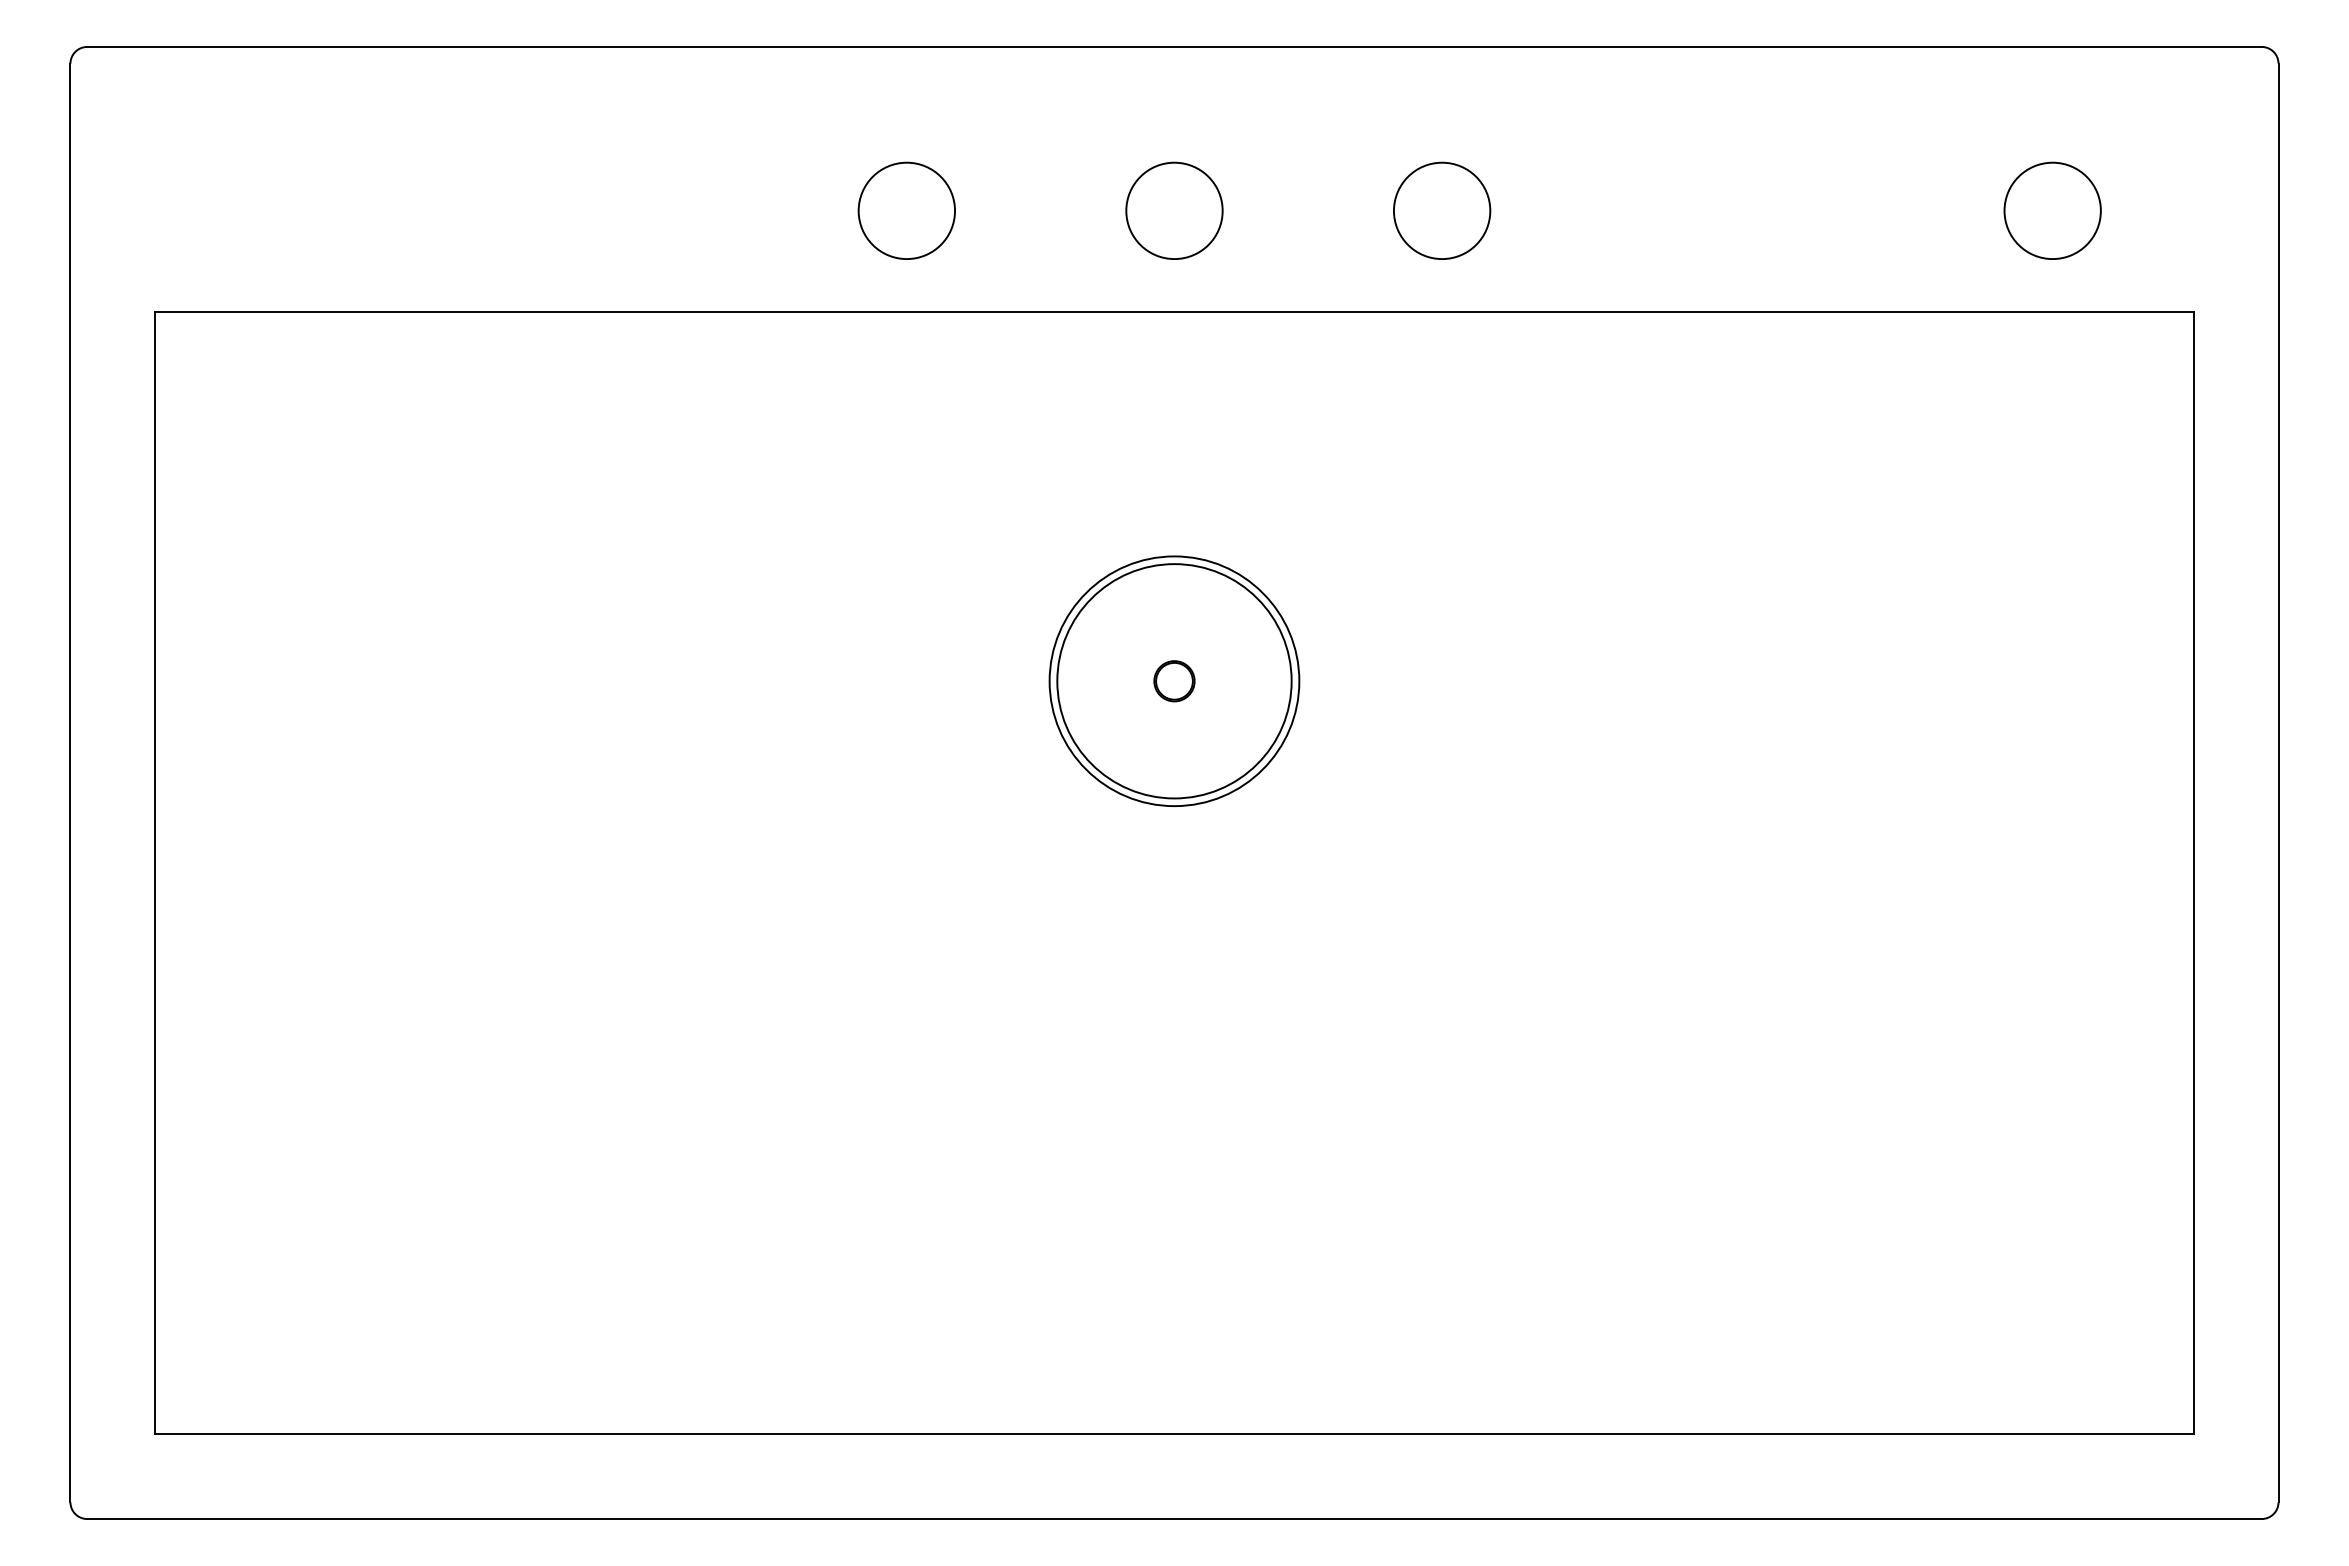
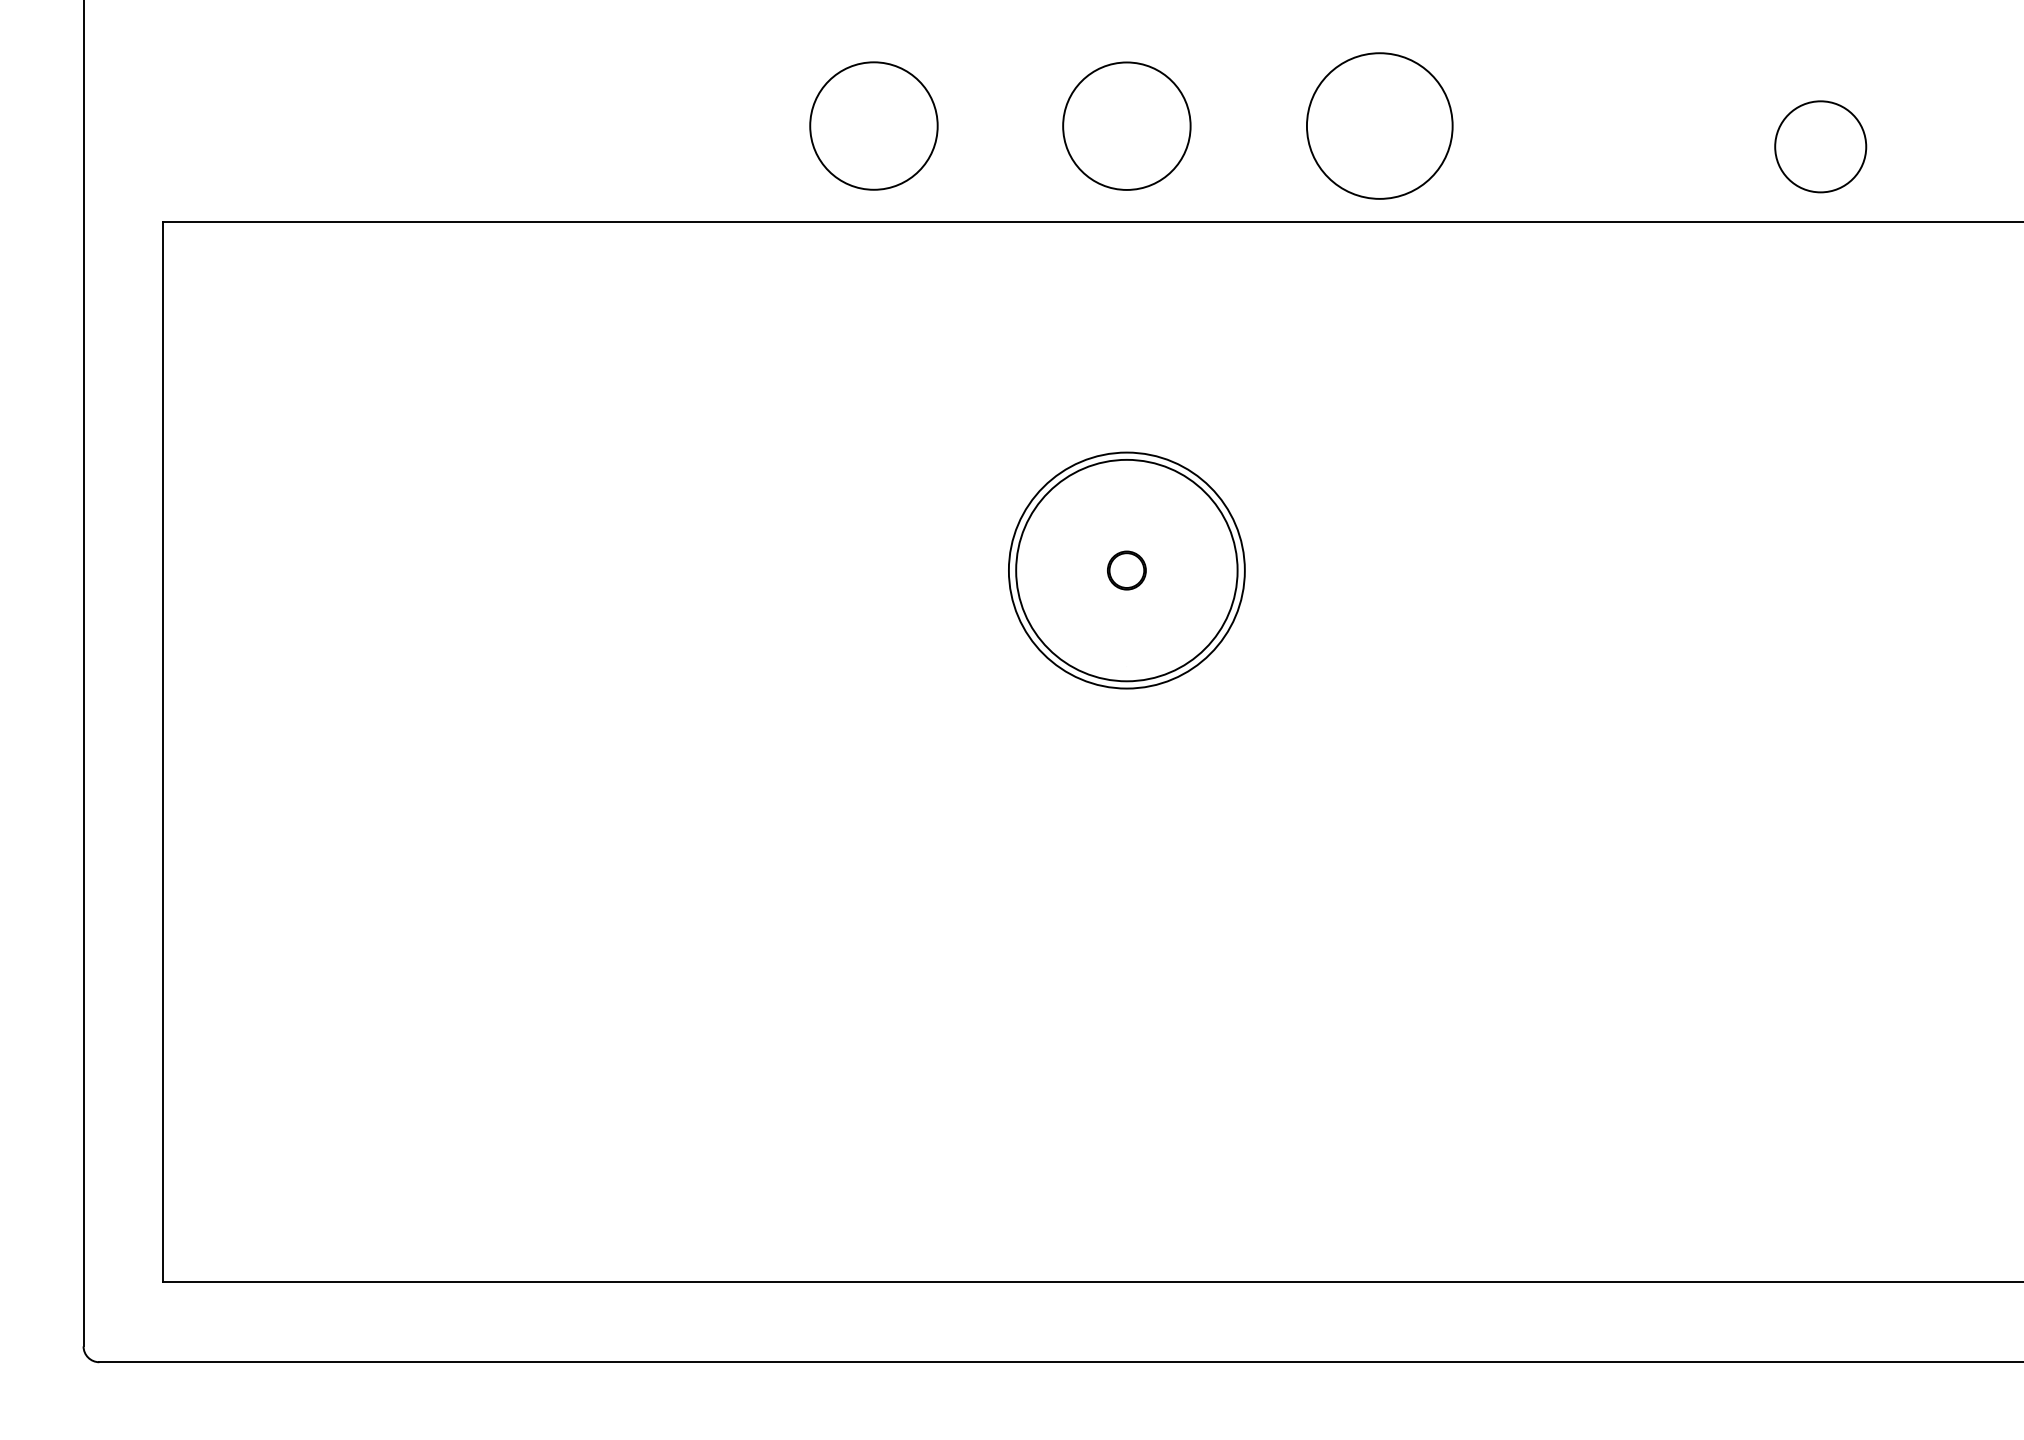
circle: (906, 210) -> (873, 125), size x1.4
circle: (1174, 210) -> (1126, 125), size x1.4
circle: (1441, 210) -> (1379, 125), size x1.6
circle: (2052, 210) -> (1820, 146), moved

